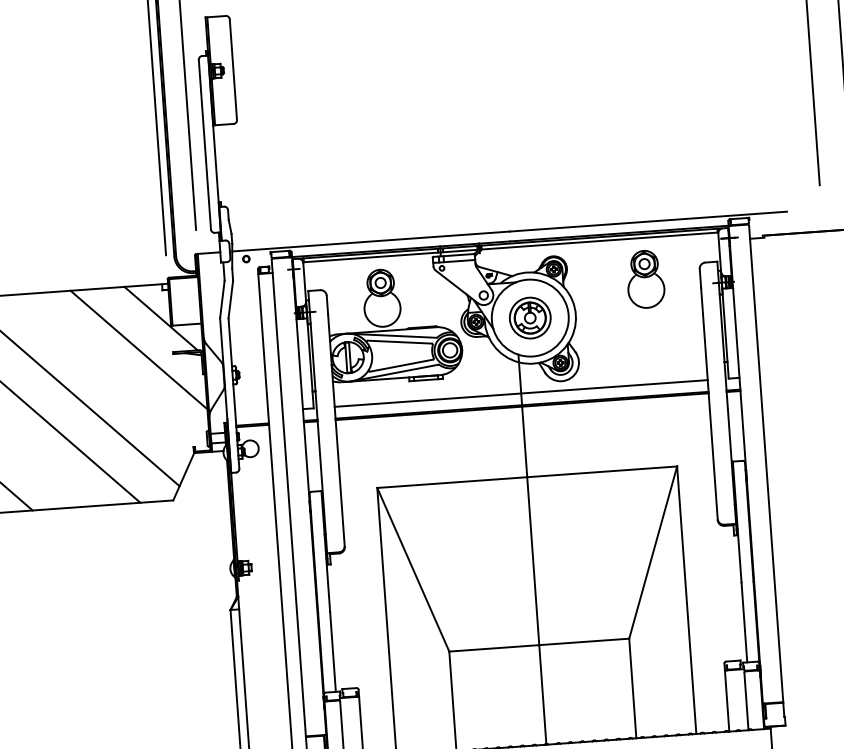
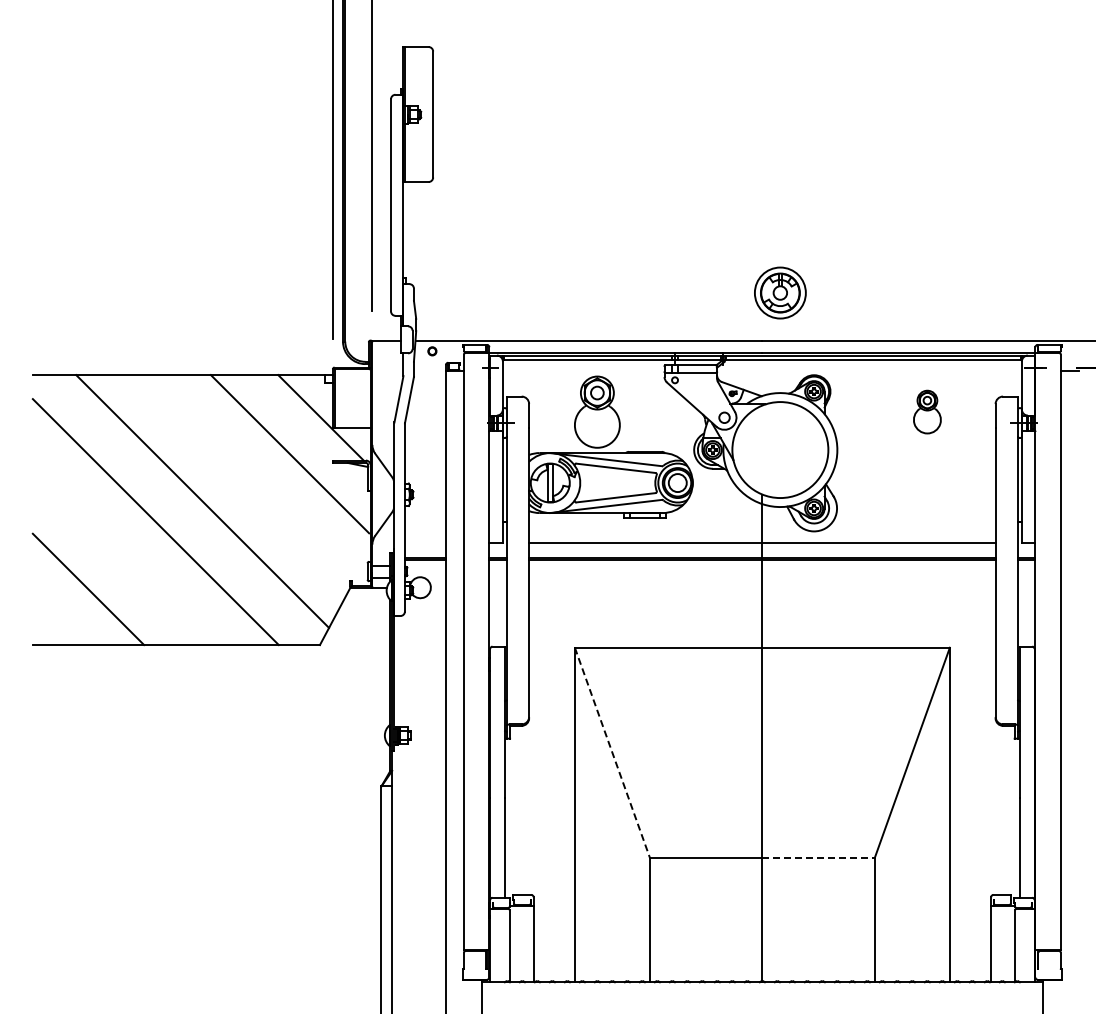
part: (645, 278) -> (927, 411), size x0.6
part: (530, 317) -> (780, 292), moved
line: (413, 570) -> (612, 753), solid -> dashed
line: (584, 641) -> (819, 857), solid -> dashed

